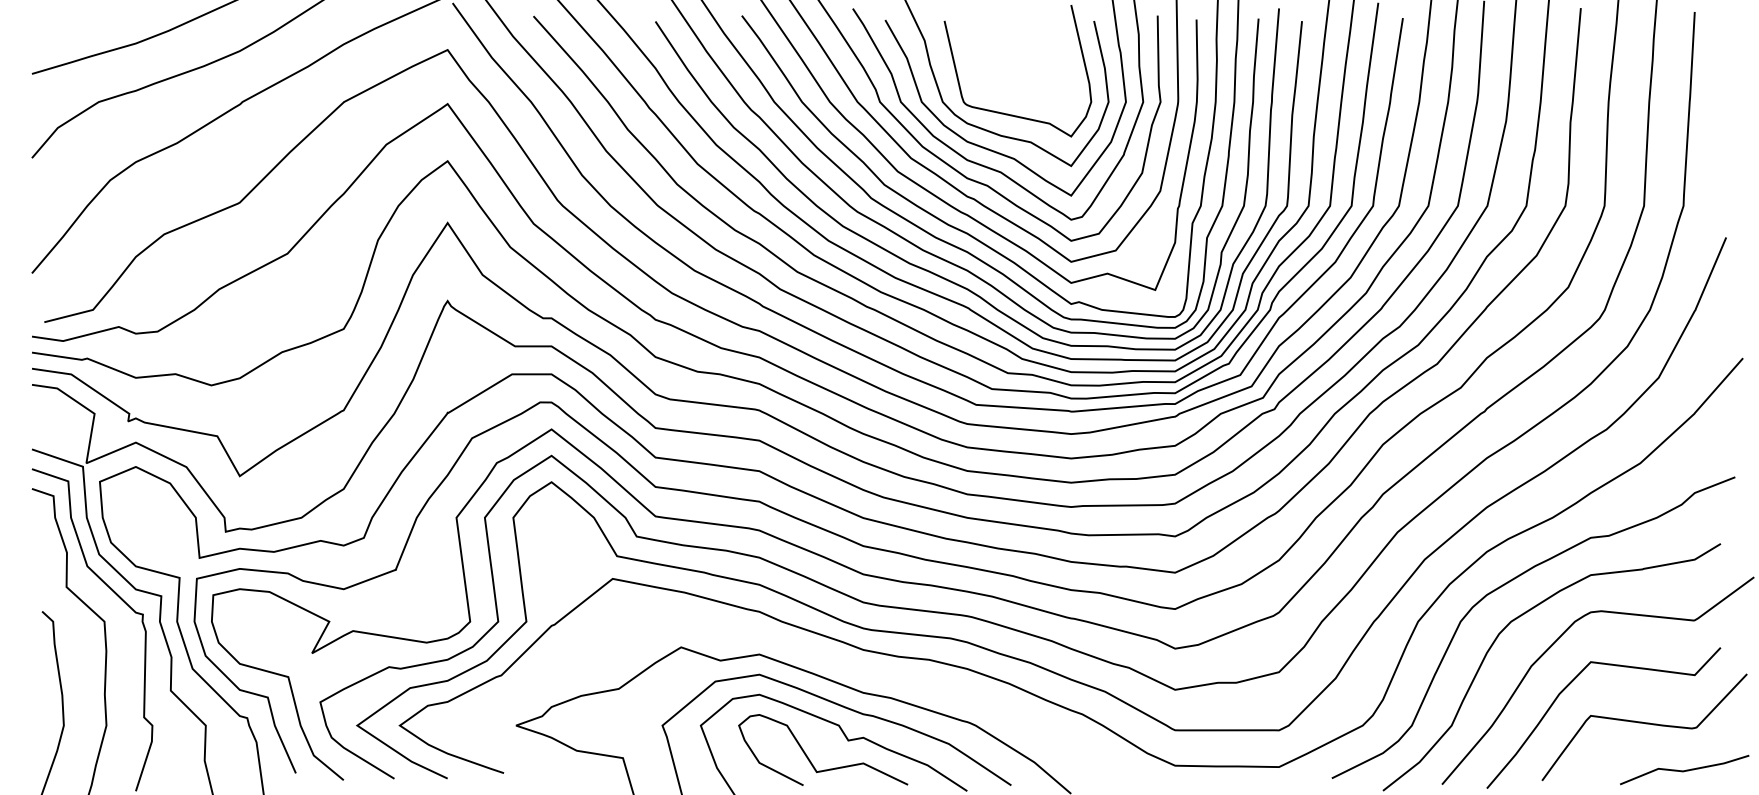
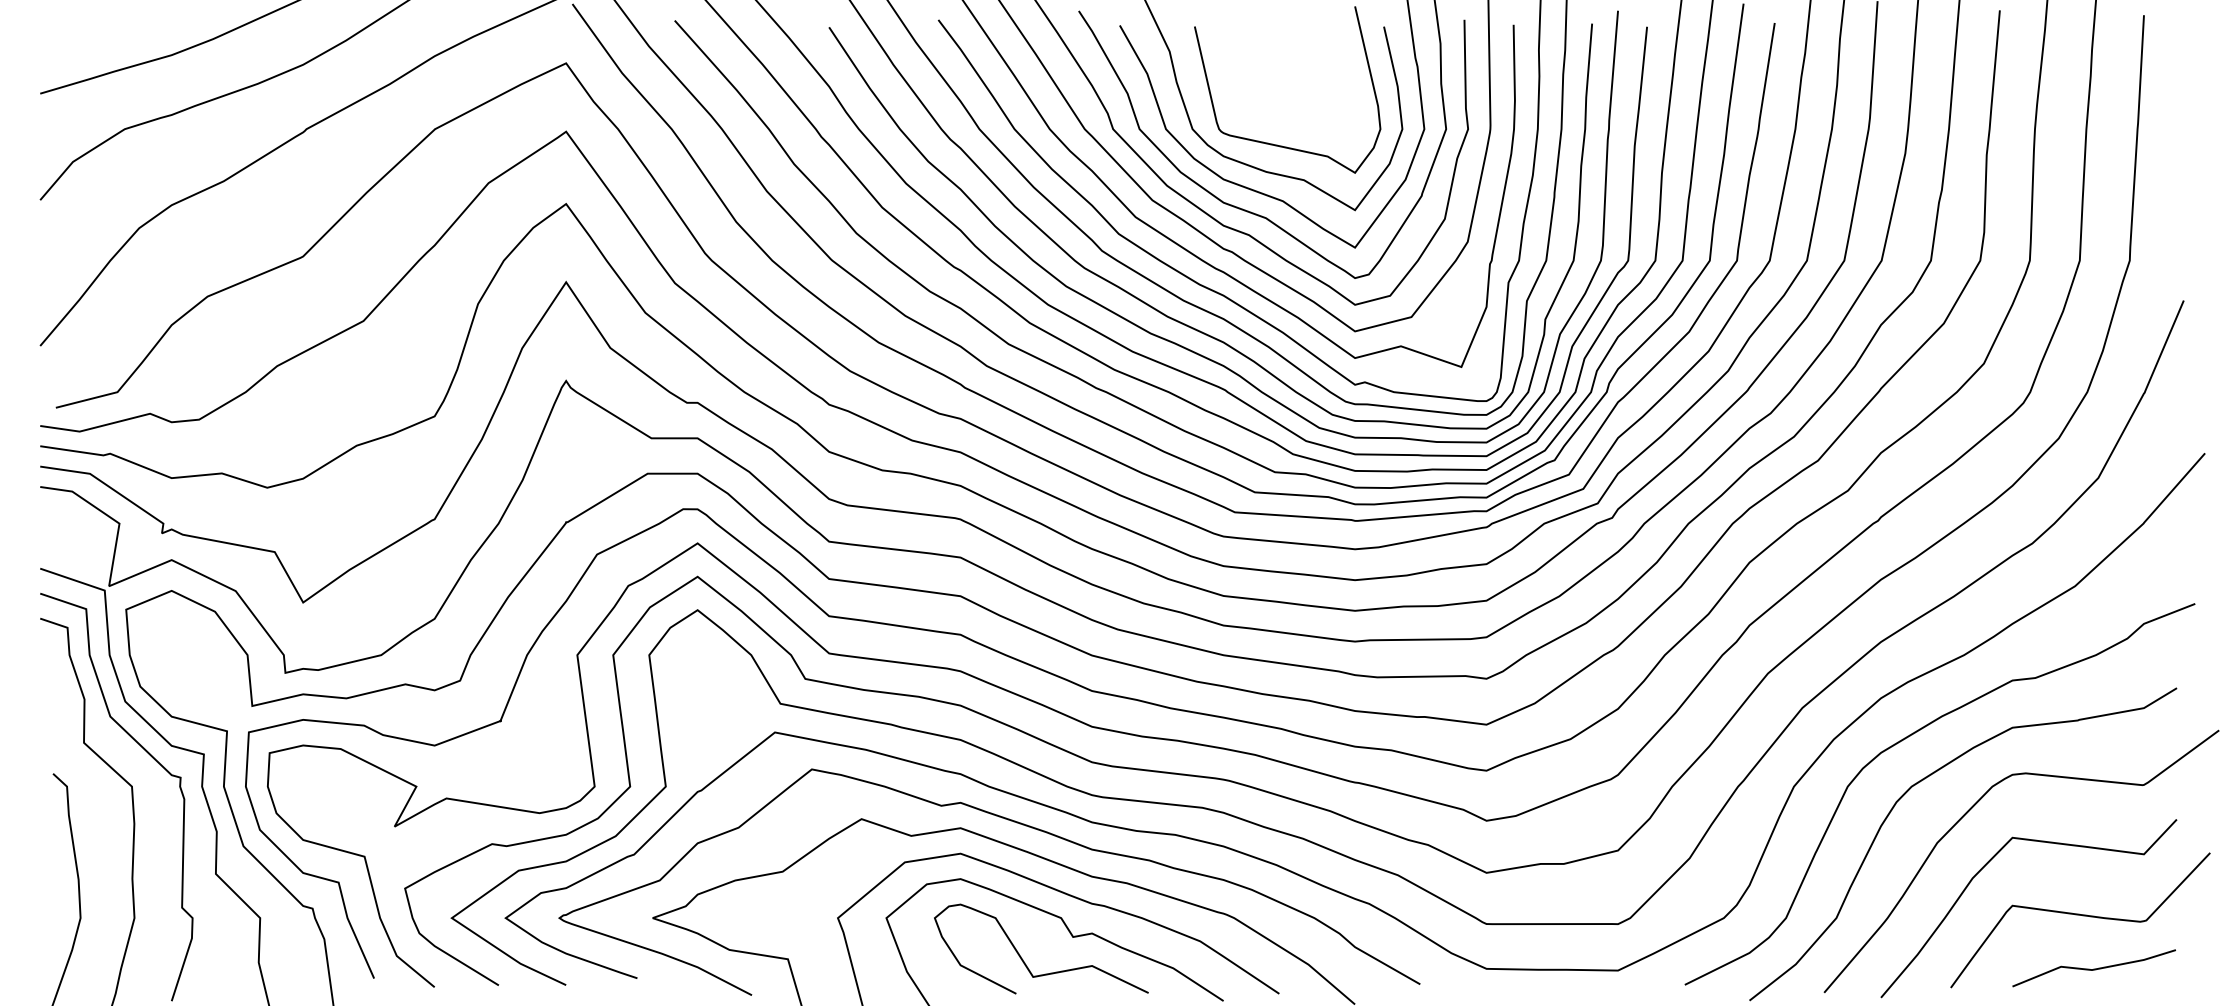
curve: (798, 649) -> (1010, 821), added
line: (1684, 770) -> (2093, 968), moved

